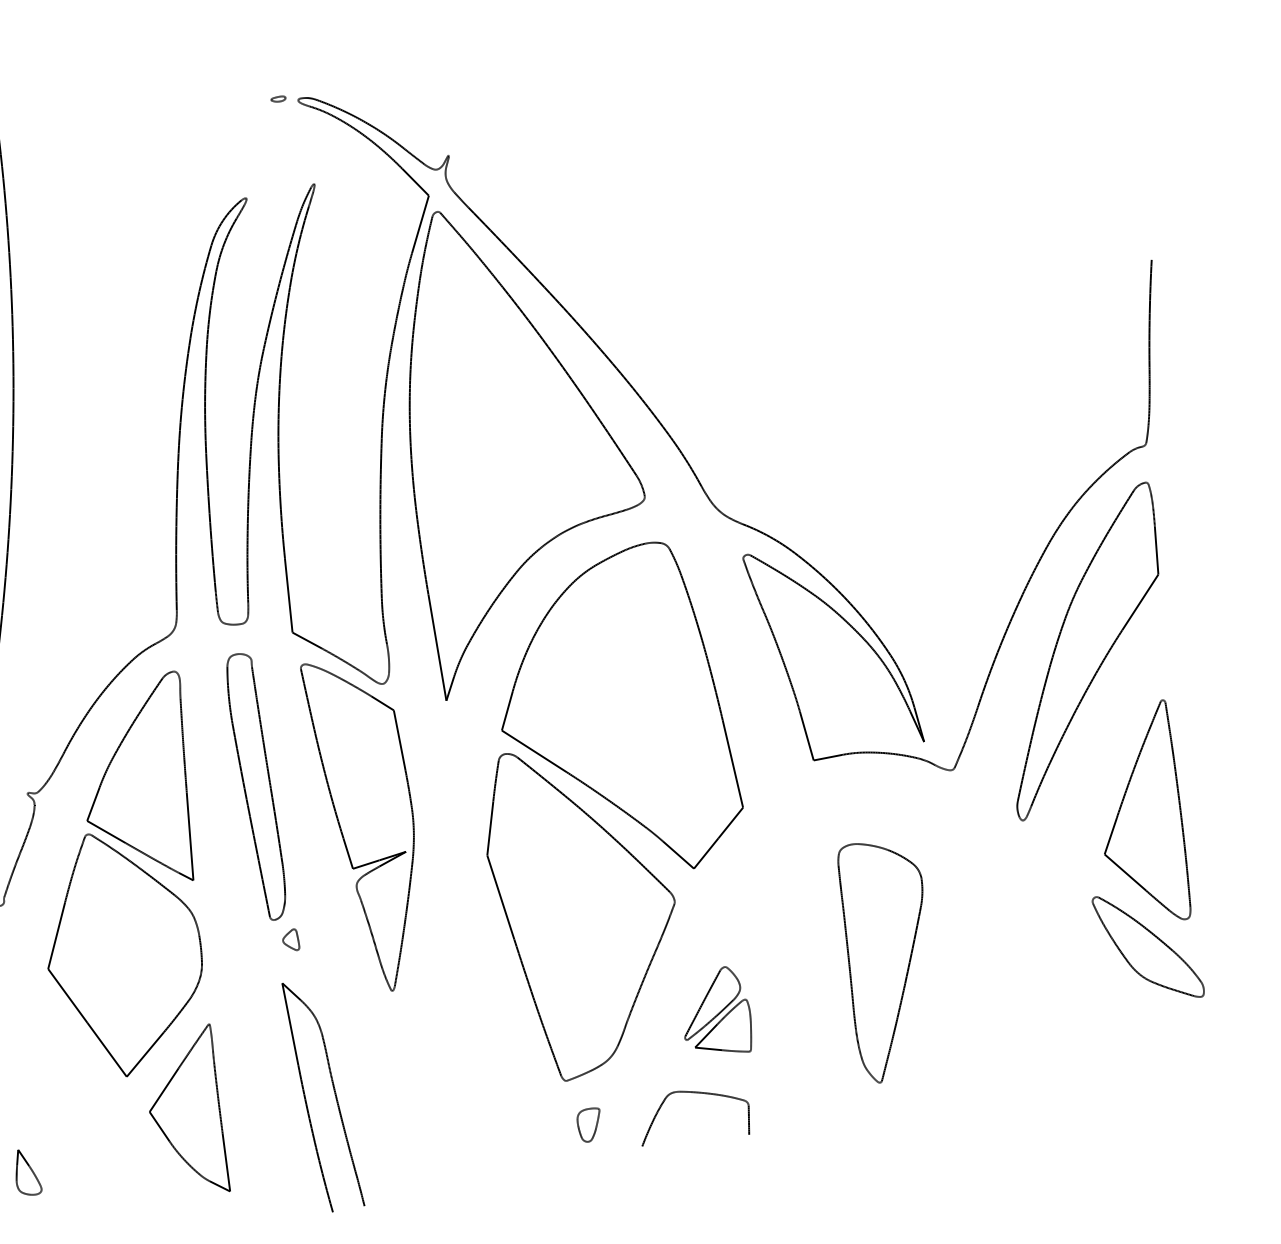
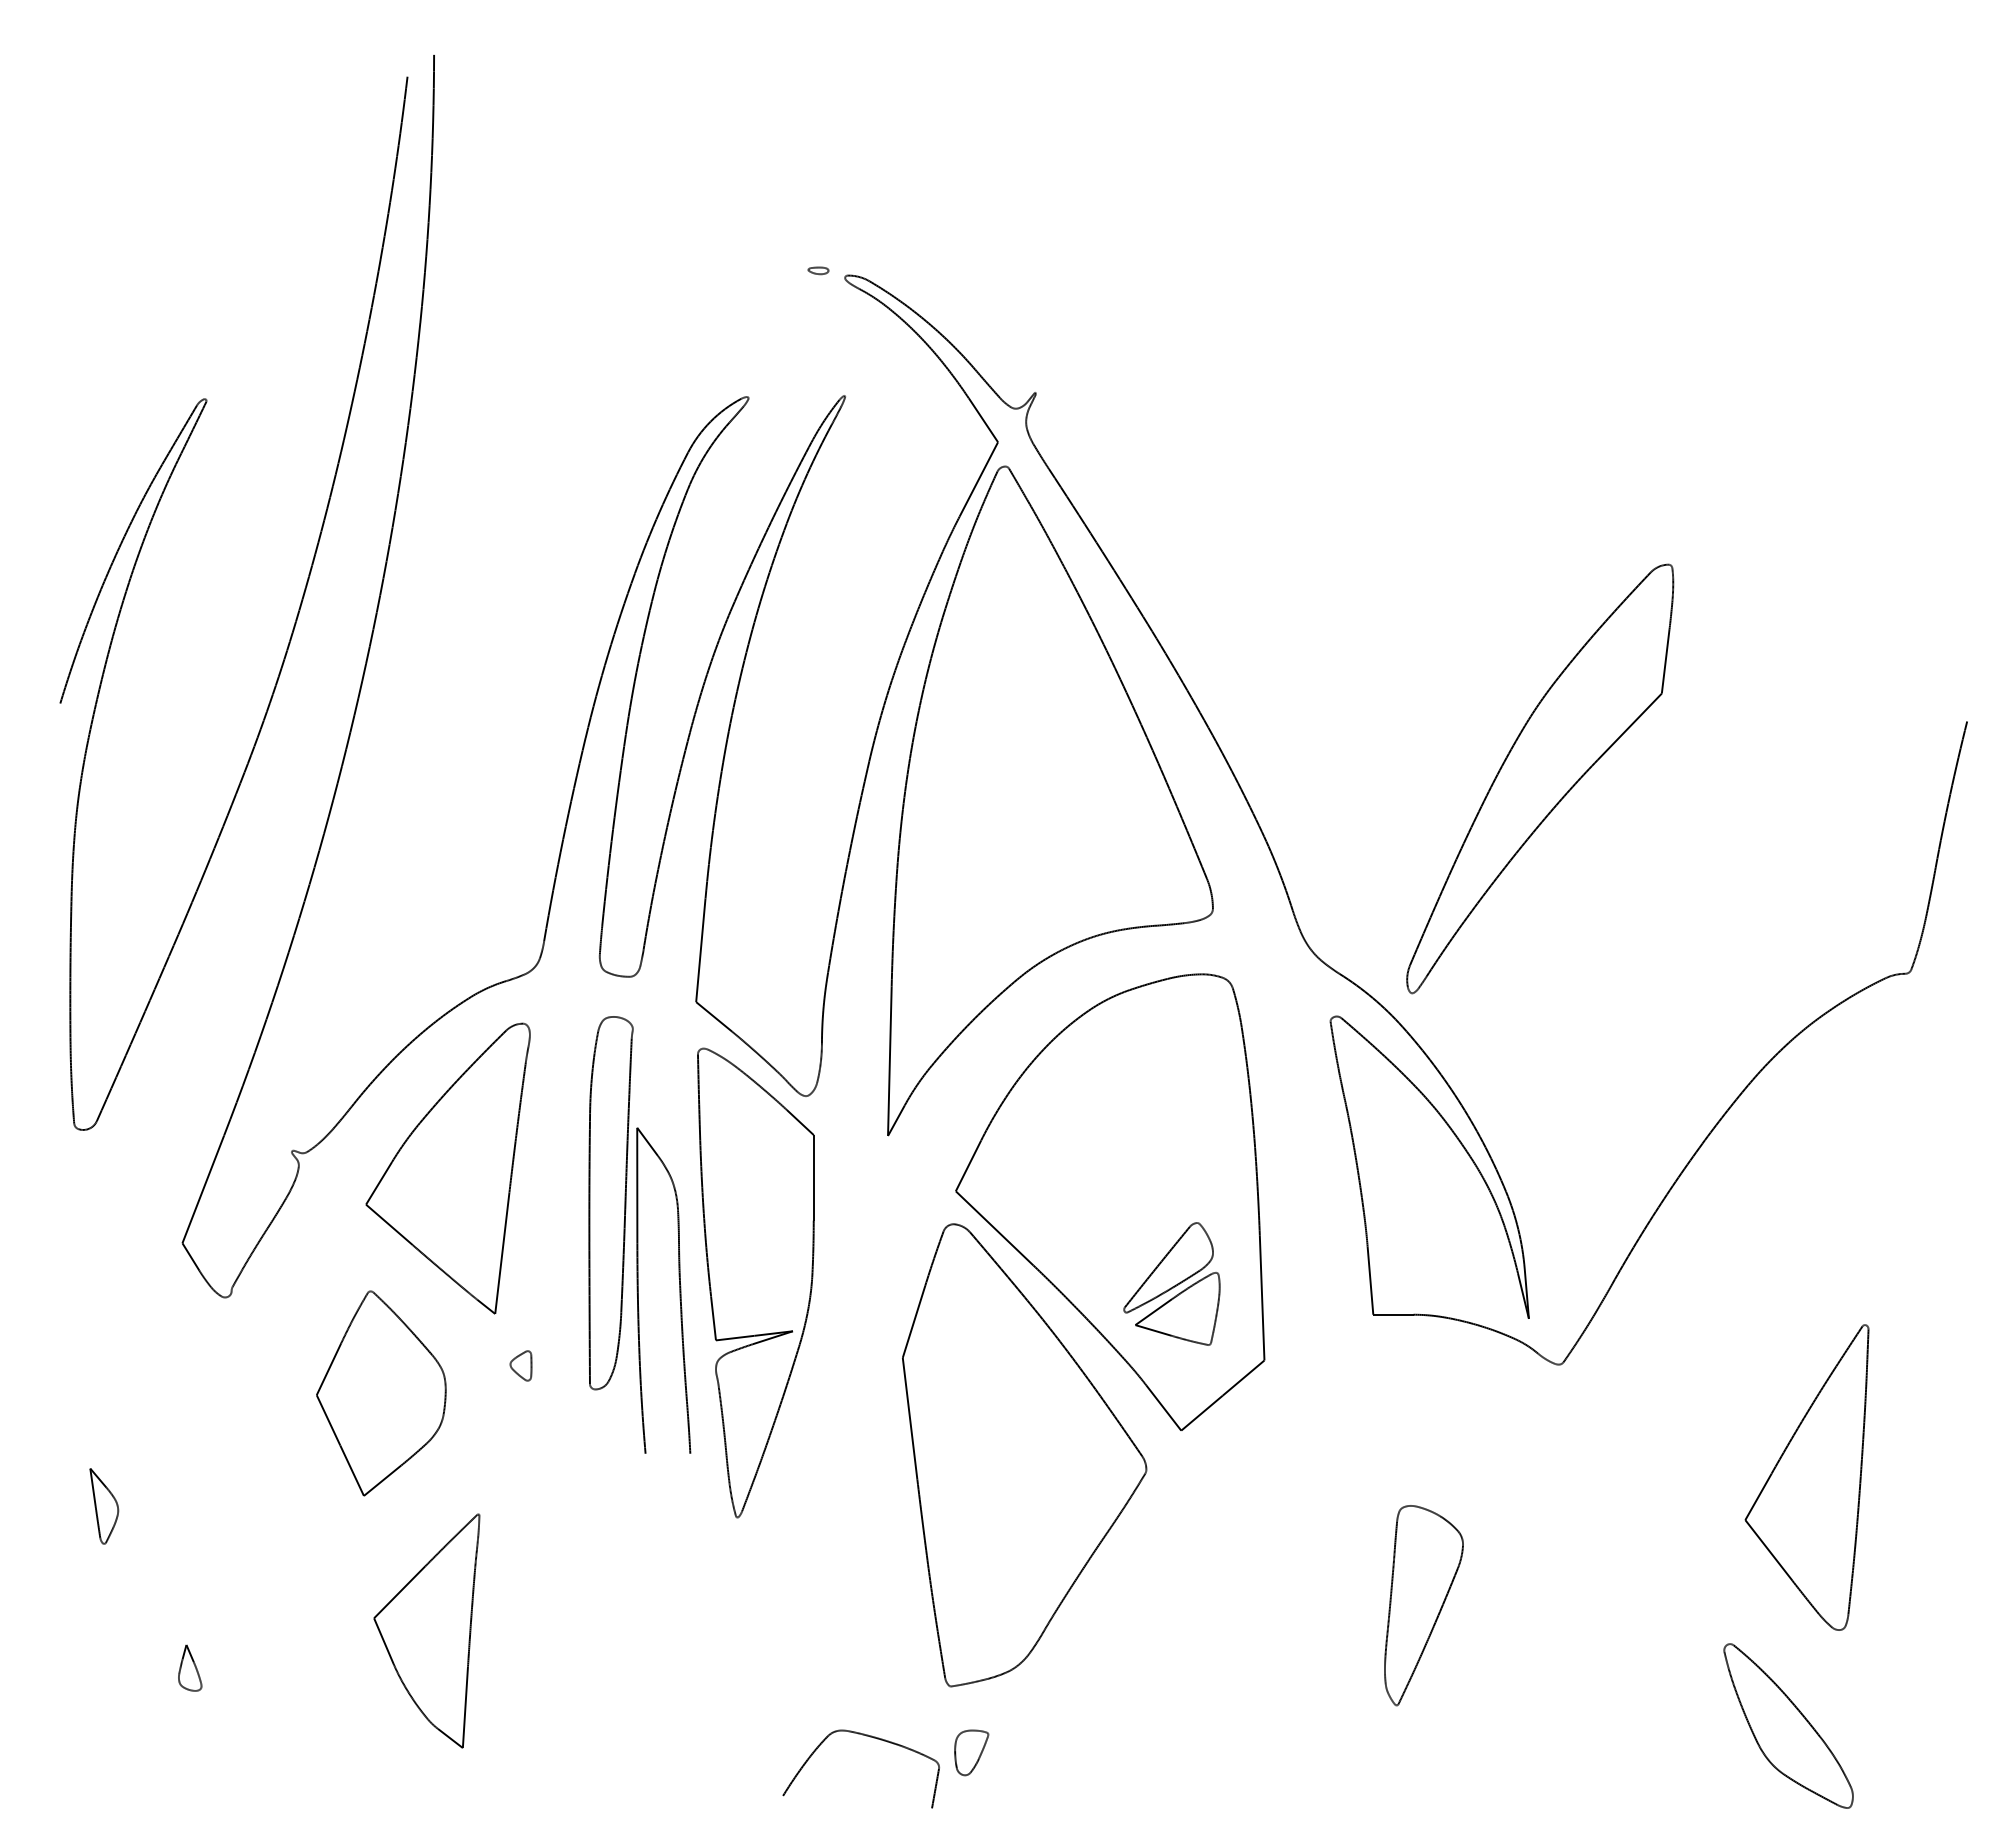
part: (1084, 651) -> (1540, 778), moved
part: (290, 940) -> (520, 1365), moved
part: (1148, 946) -> (1788, 1725), moved
part: (124, 952) -> (381, 1393), size x0.6
part: (889, 958) -> (1423, 1605), size x0.6
part: (714, 1013) -> (1171, 1283), moved
part: (334, 1092) -> (679, 1290), moved
part: (693, 1093) -> (866, 1736), moved
part: (26, 1171) -> (190, 1667), size x0.7

